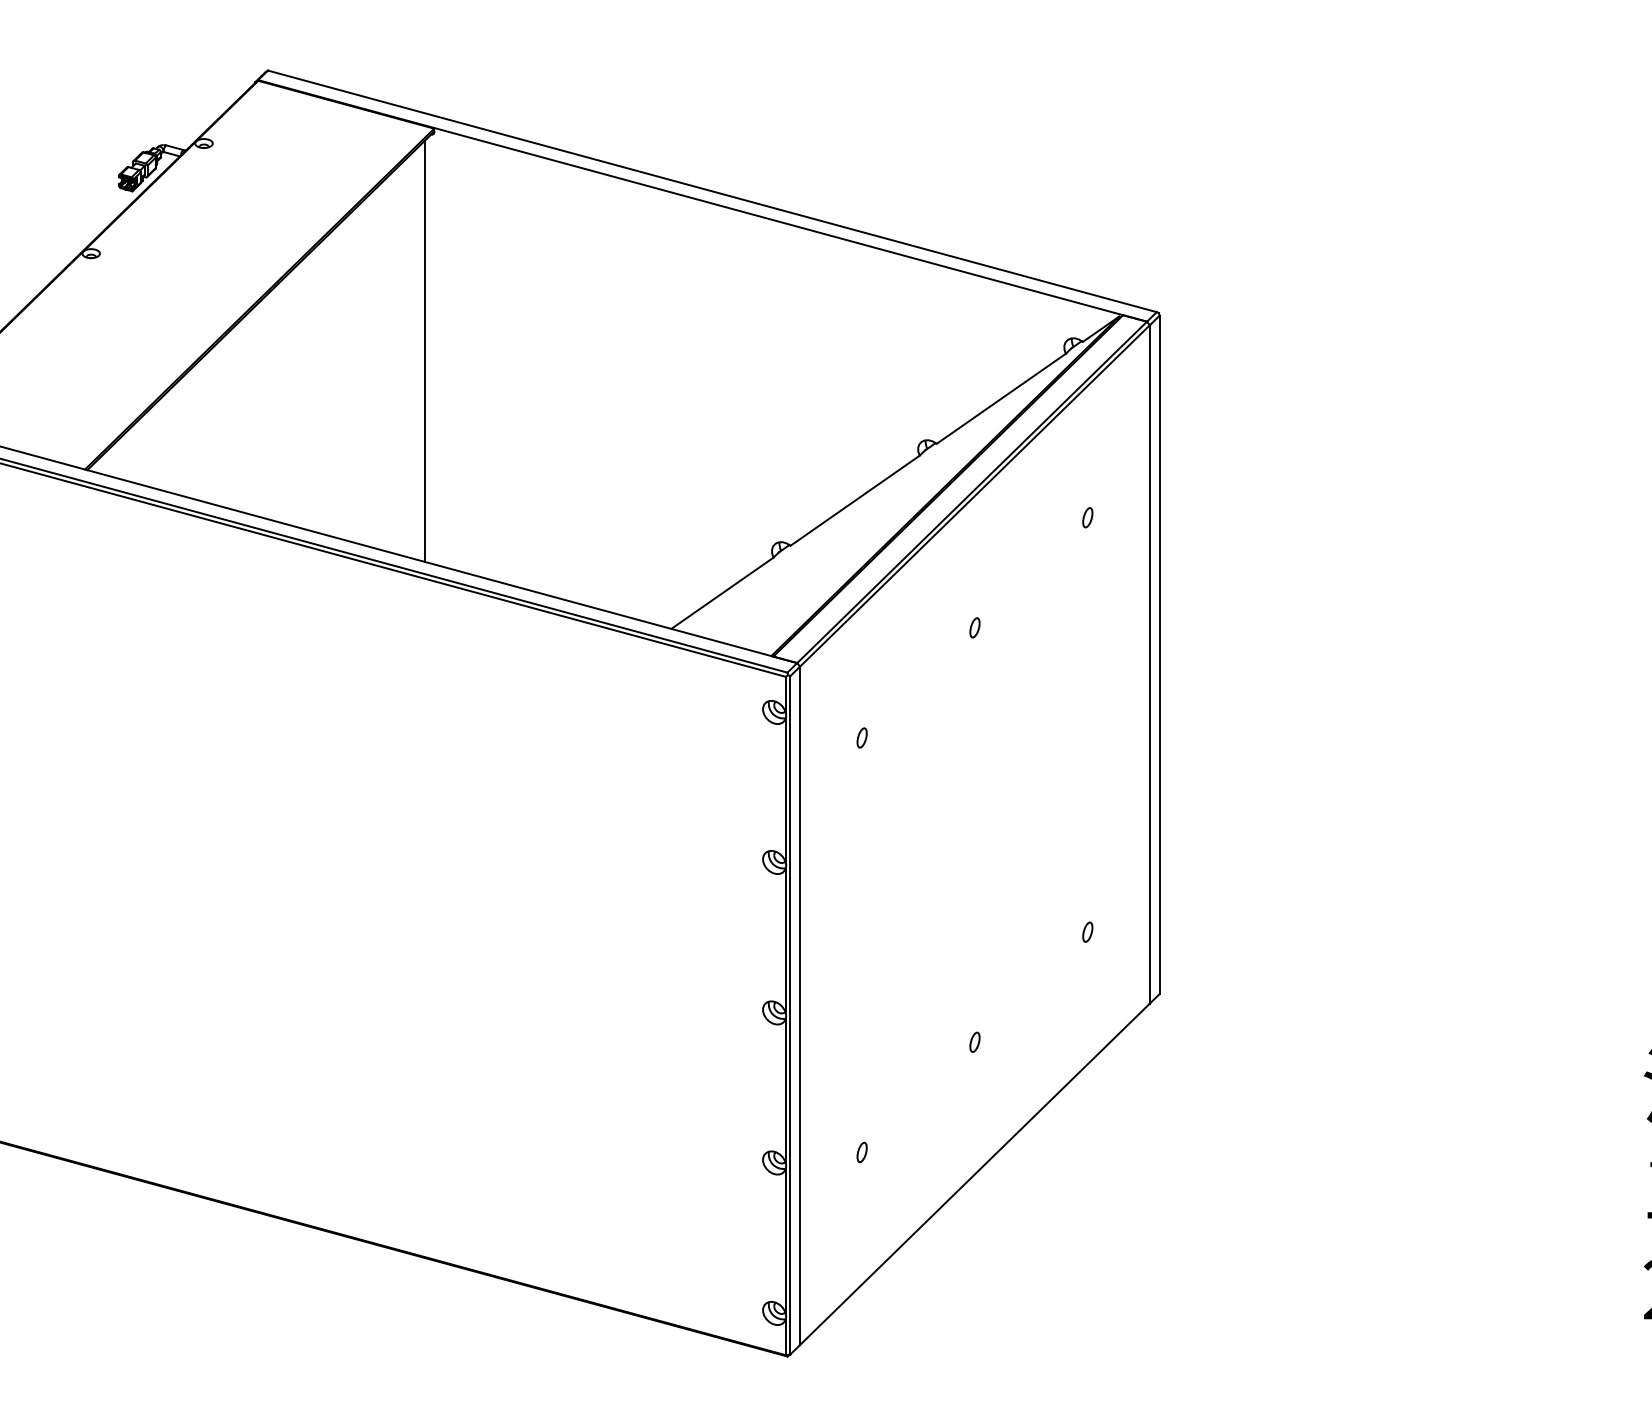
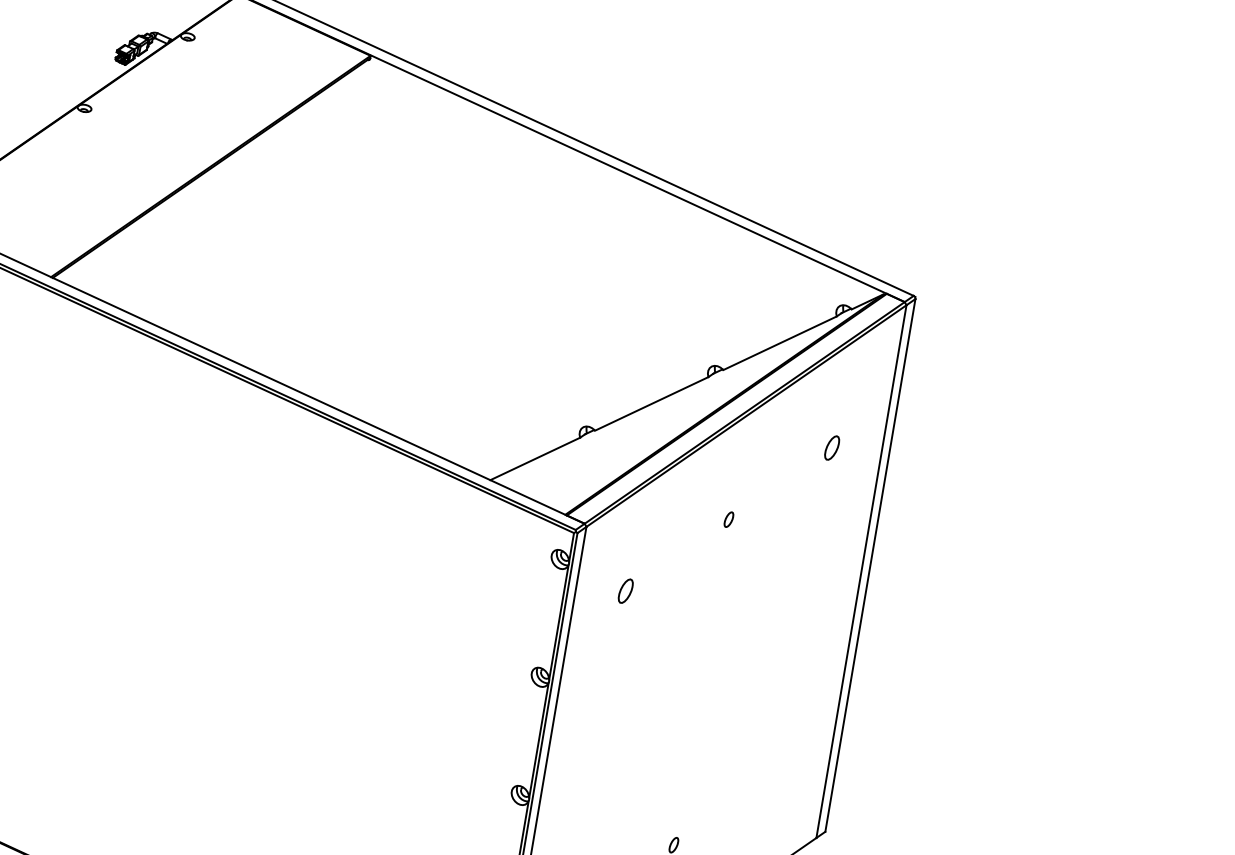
line: (425, 350) -> (334, 228), removed
part: (1087, 517) -> (831, 447), size x1.6
part: (861, 737) -> (625, 590), size x1.6
part: (1087, 931) -> (777, 773), removed

